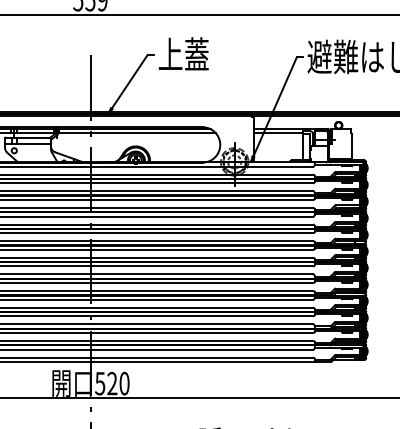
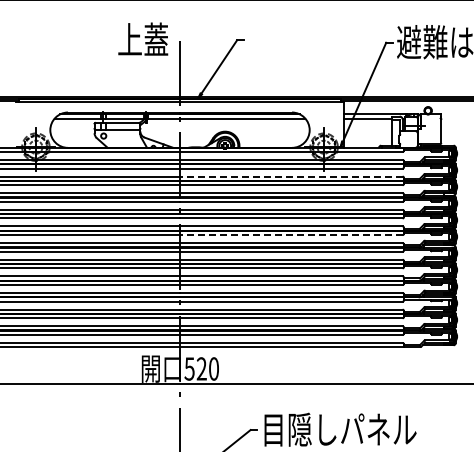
text: (184, 53) -> (143, 38), moved
line: (201, 191) -> (290, 176), solid -> dashed
line: (201, 250) -> (290, 235), solid -> dashed

